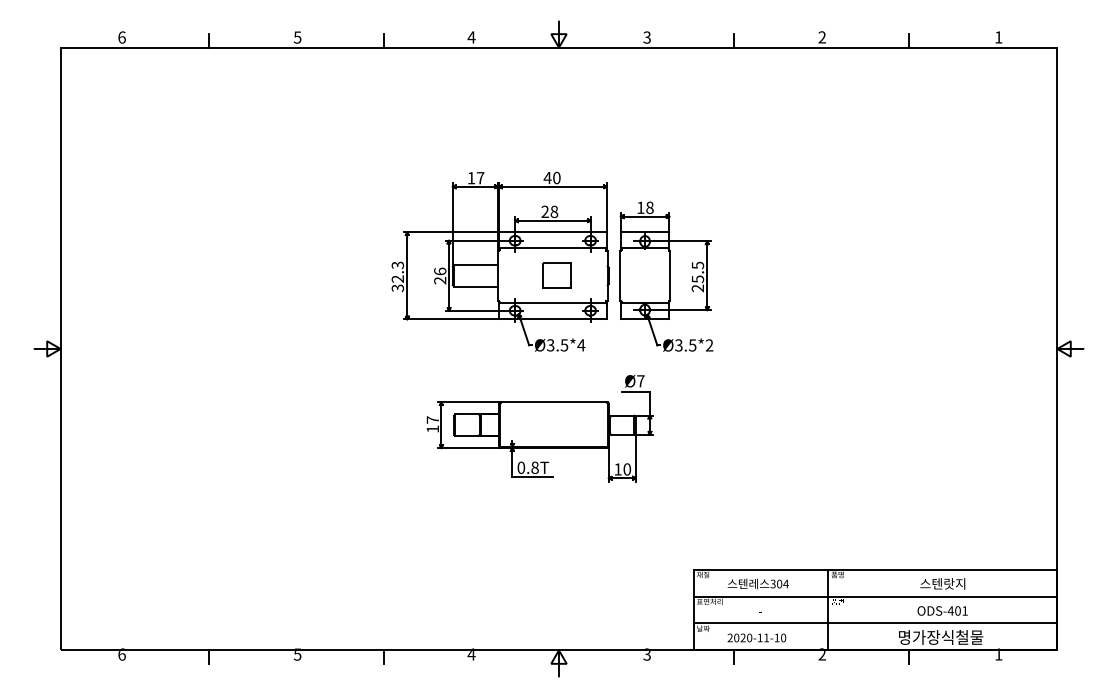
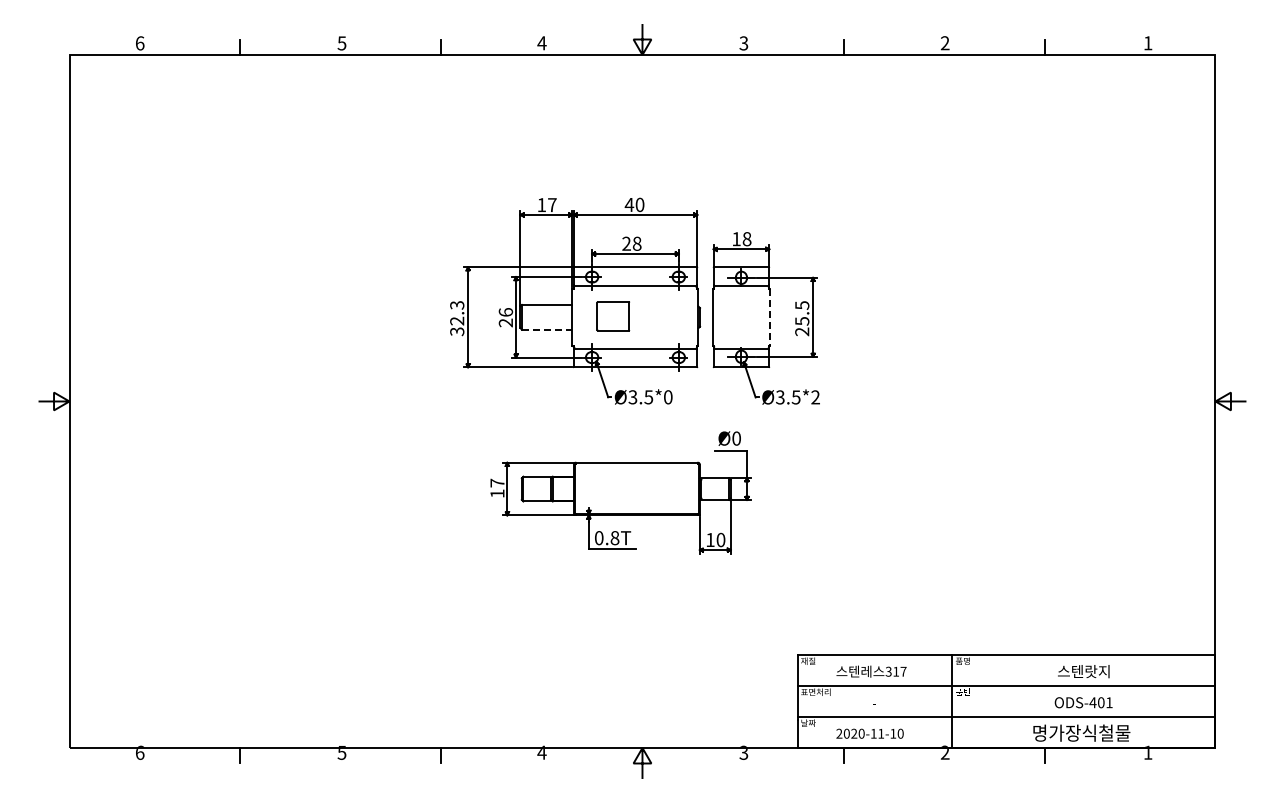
part: (557, 275) -> (613, 316), moved
line: (670, 275) -> (770, 317), solid -> dashed
line: (476, 286) -> (547, 329), solid -> dashed
text: (580, 345) -> (667, 397), Ø3.5*4 -> Ø3.5*0
text: (640, 381) -> (736, 438), Ø7 -> Ø0
text: (782, 583) -> (899, 671), 304 -> 317

